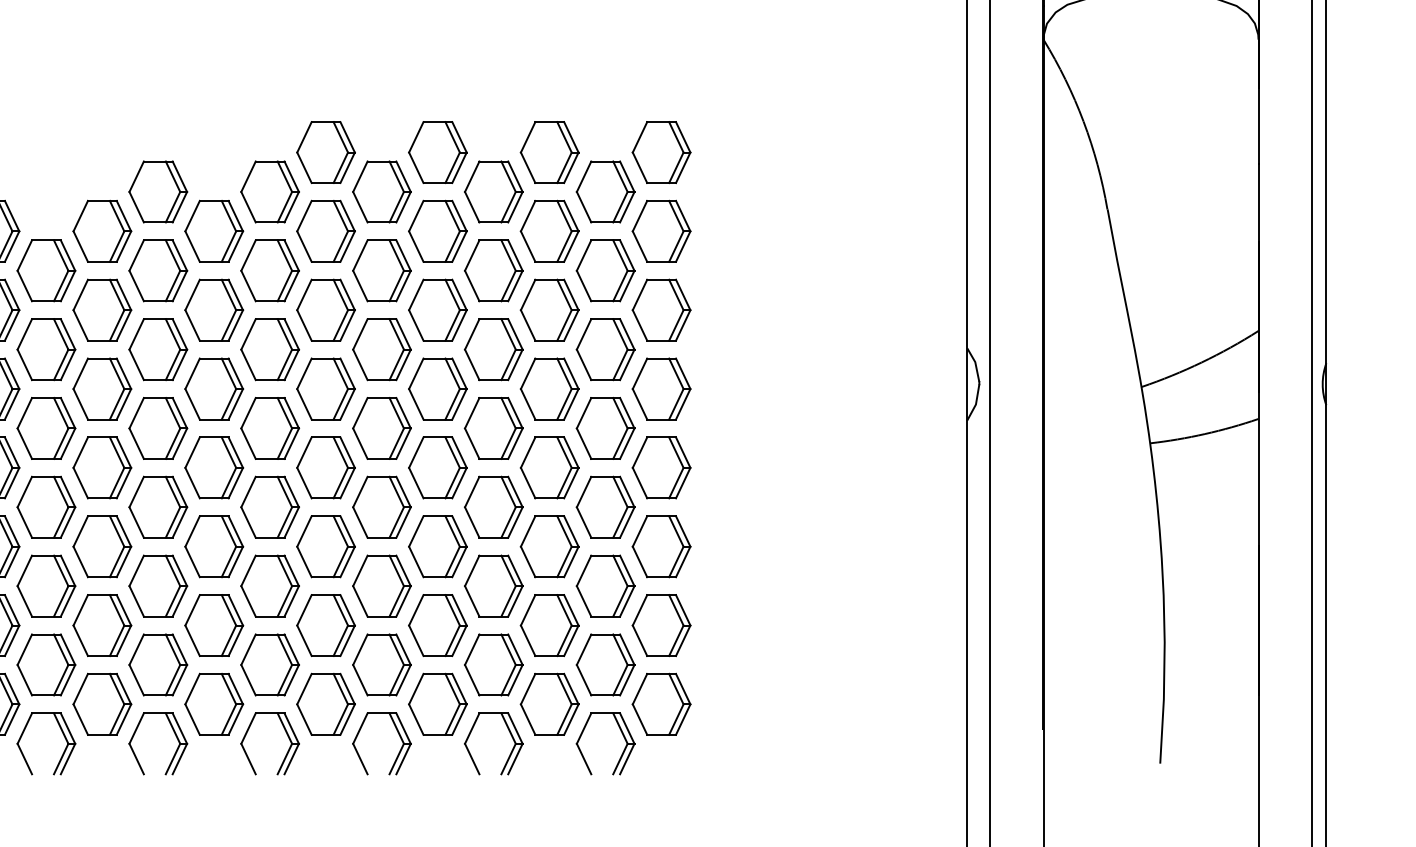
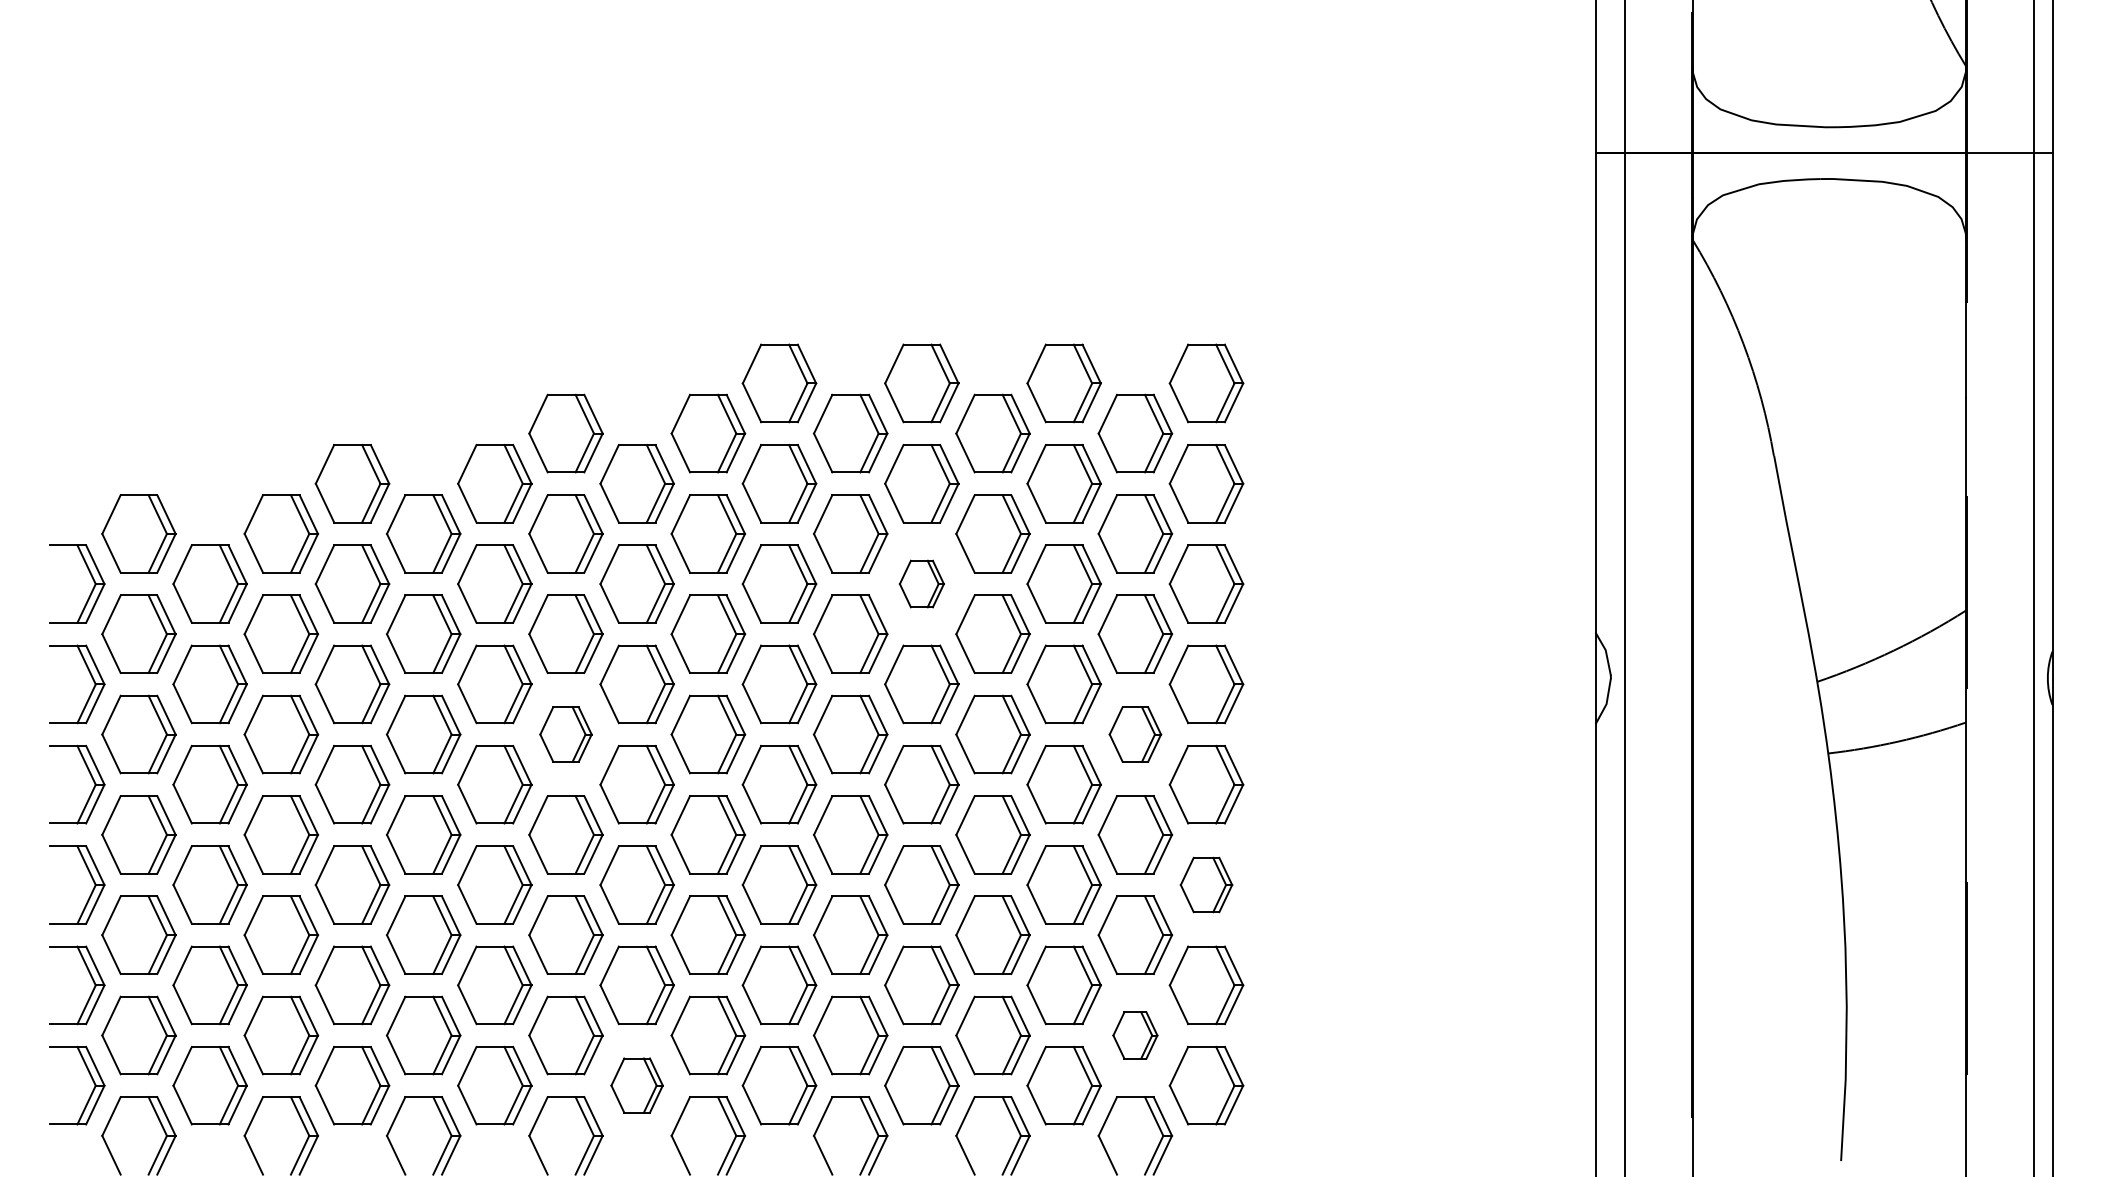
part: (437, 309) -> (921, 583), size x0.6
part: (157, 428) -> (565, 734), size x0.7
part: (605, 428) -> (1135, 734), size x0.7
part: (661, 546) -> (1206, 884), size x0.7
part: (605, 664) -> (1135, 1035), size x0.6
part: (213, 704) -> (636, 1085), size x0.7

